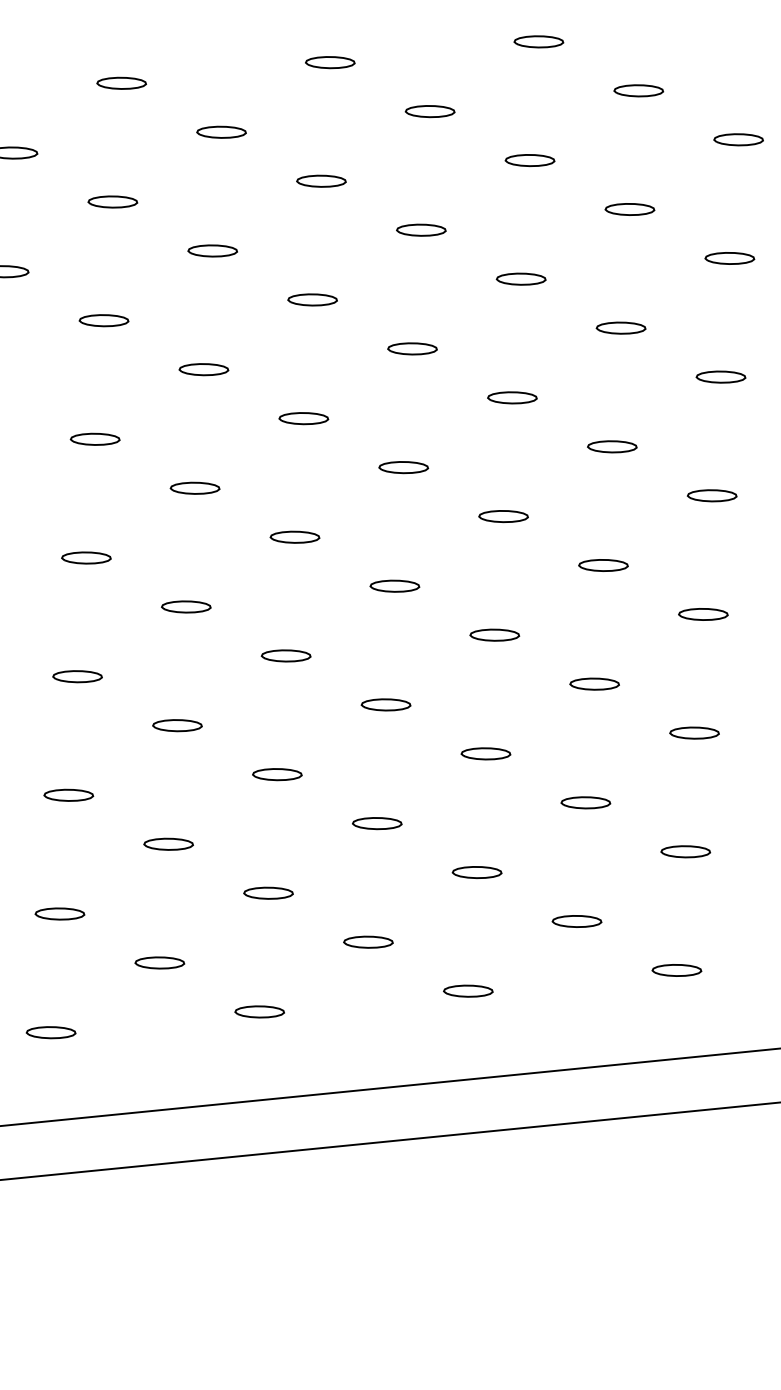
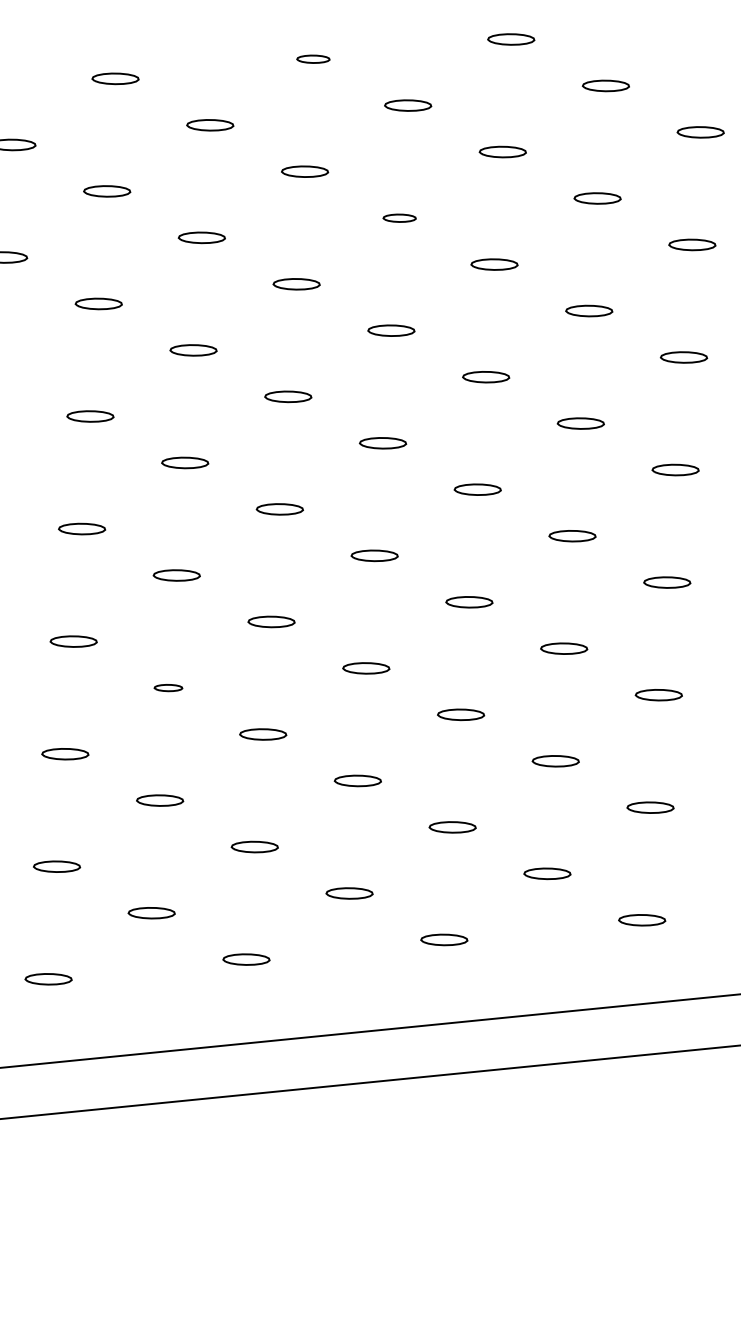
part: (330, 62) -> (313, 59), size x0.7
part: (421, 230) -> (399, 218), size x0.7
part: (177, 725) -> (168, 687), size x0.6

